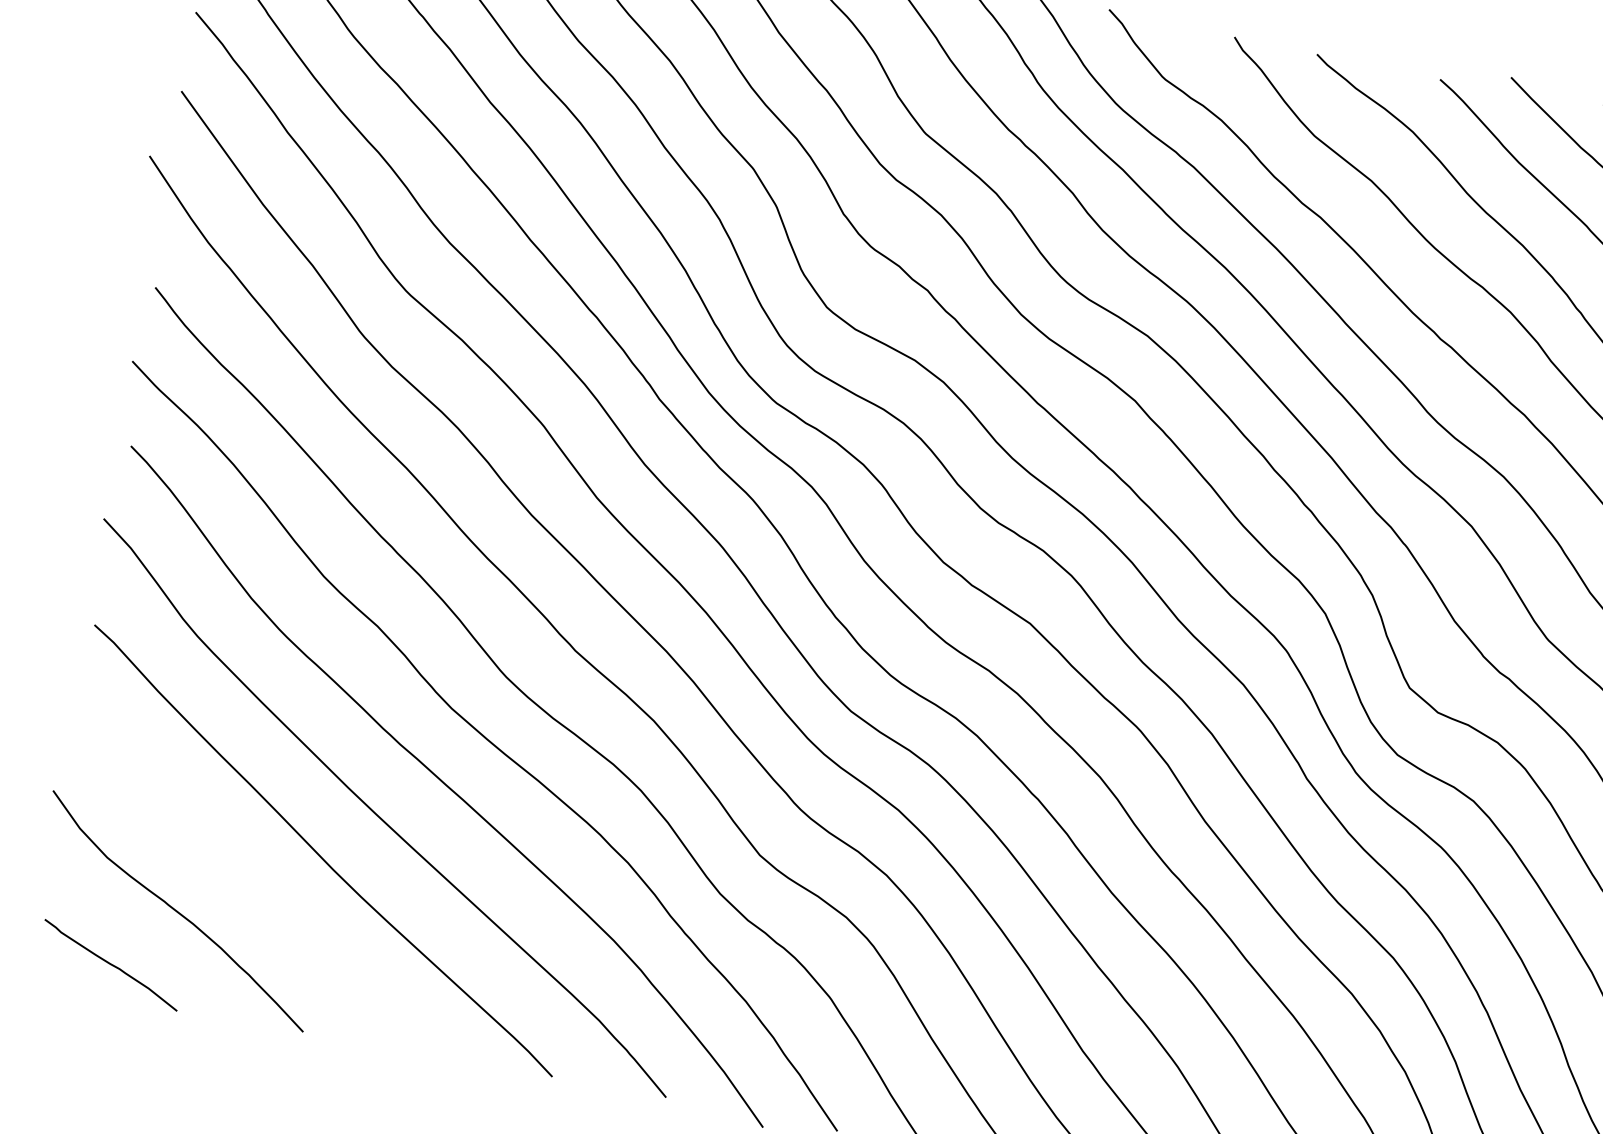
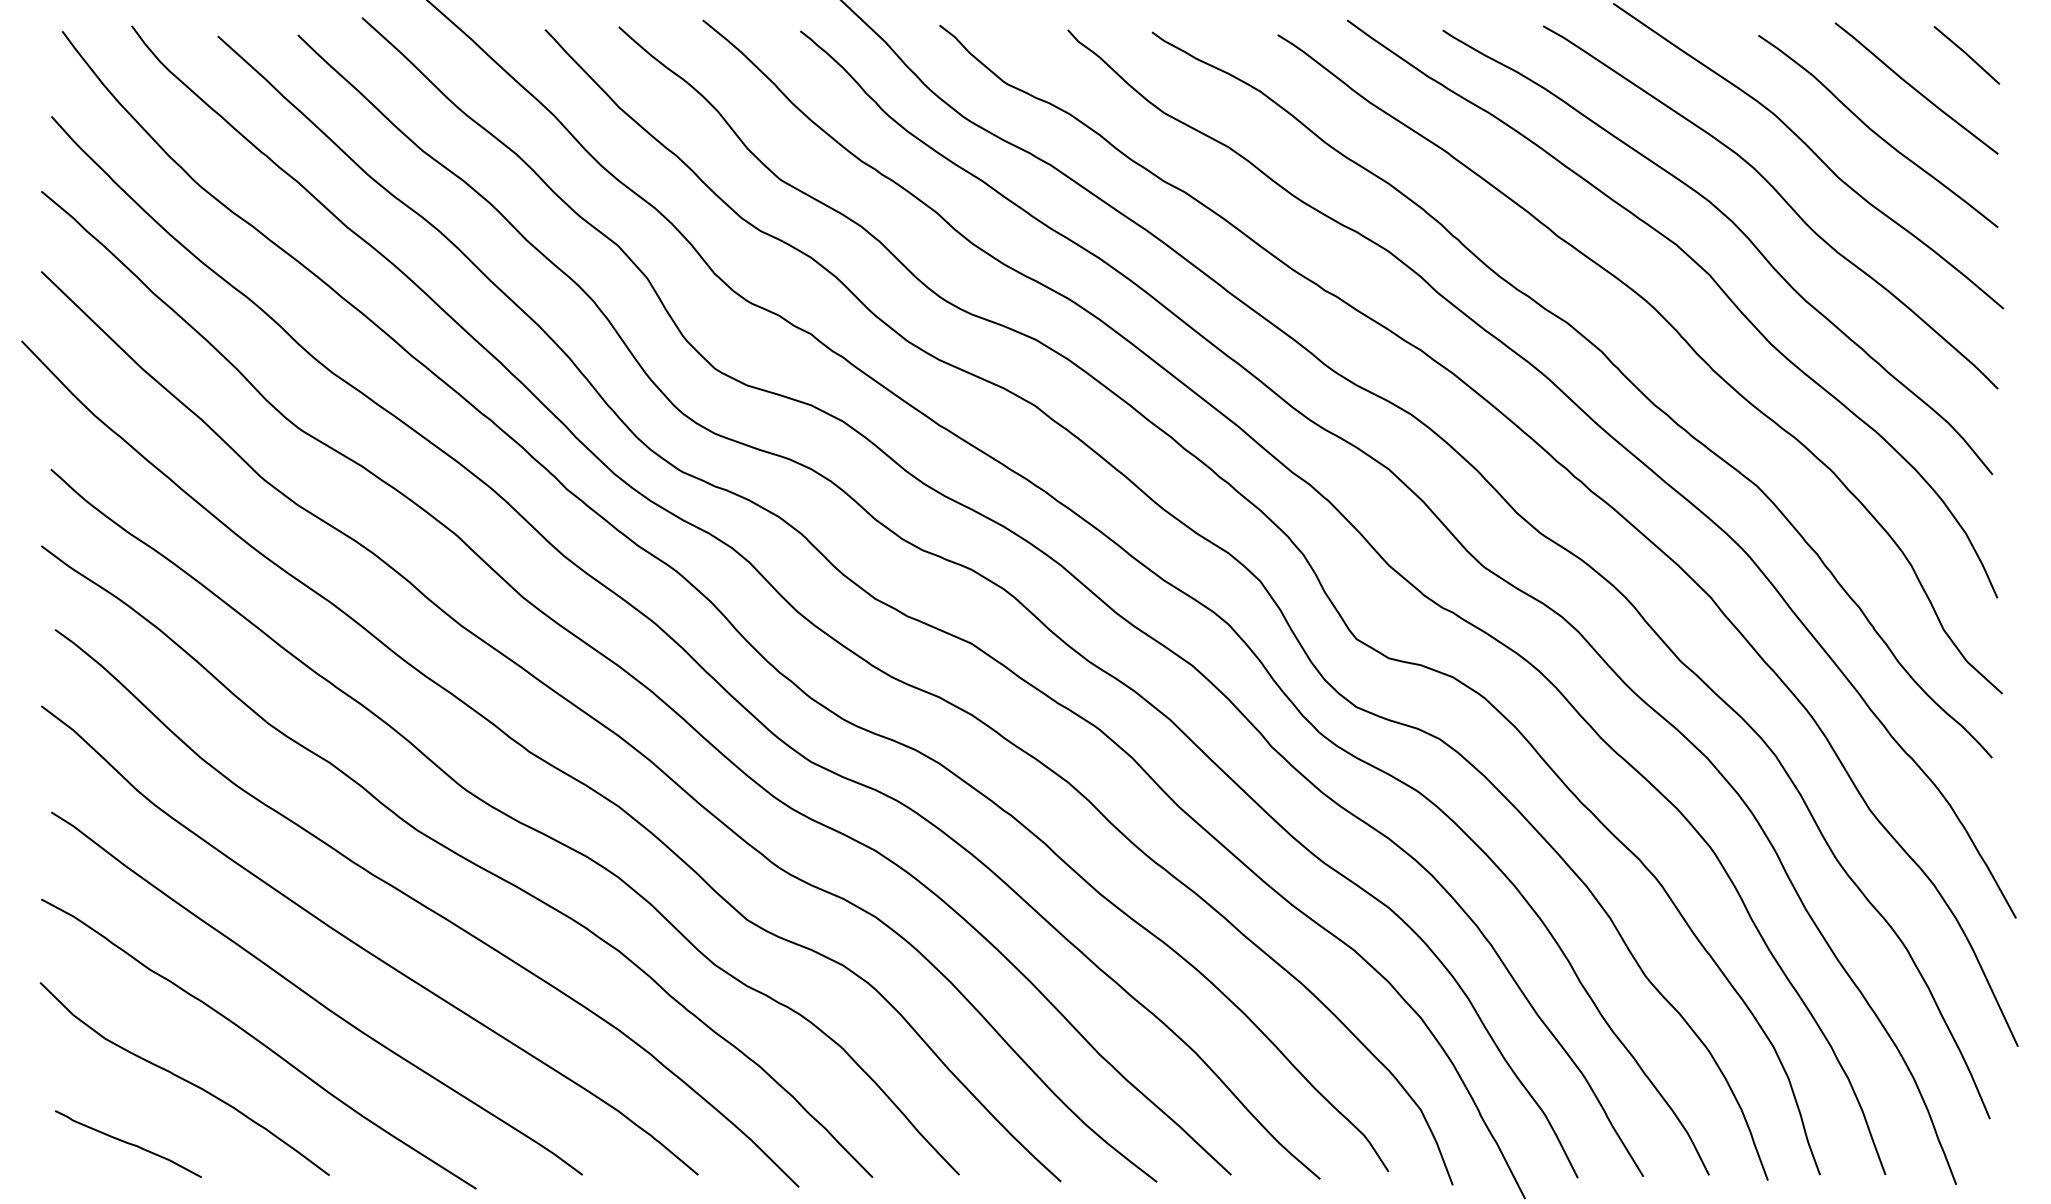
curve: (257, 888) -> (258, 1042), added

